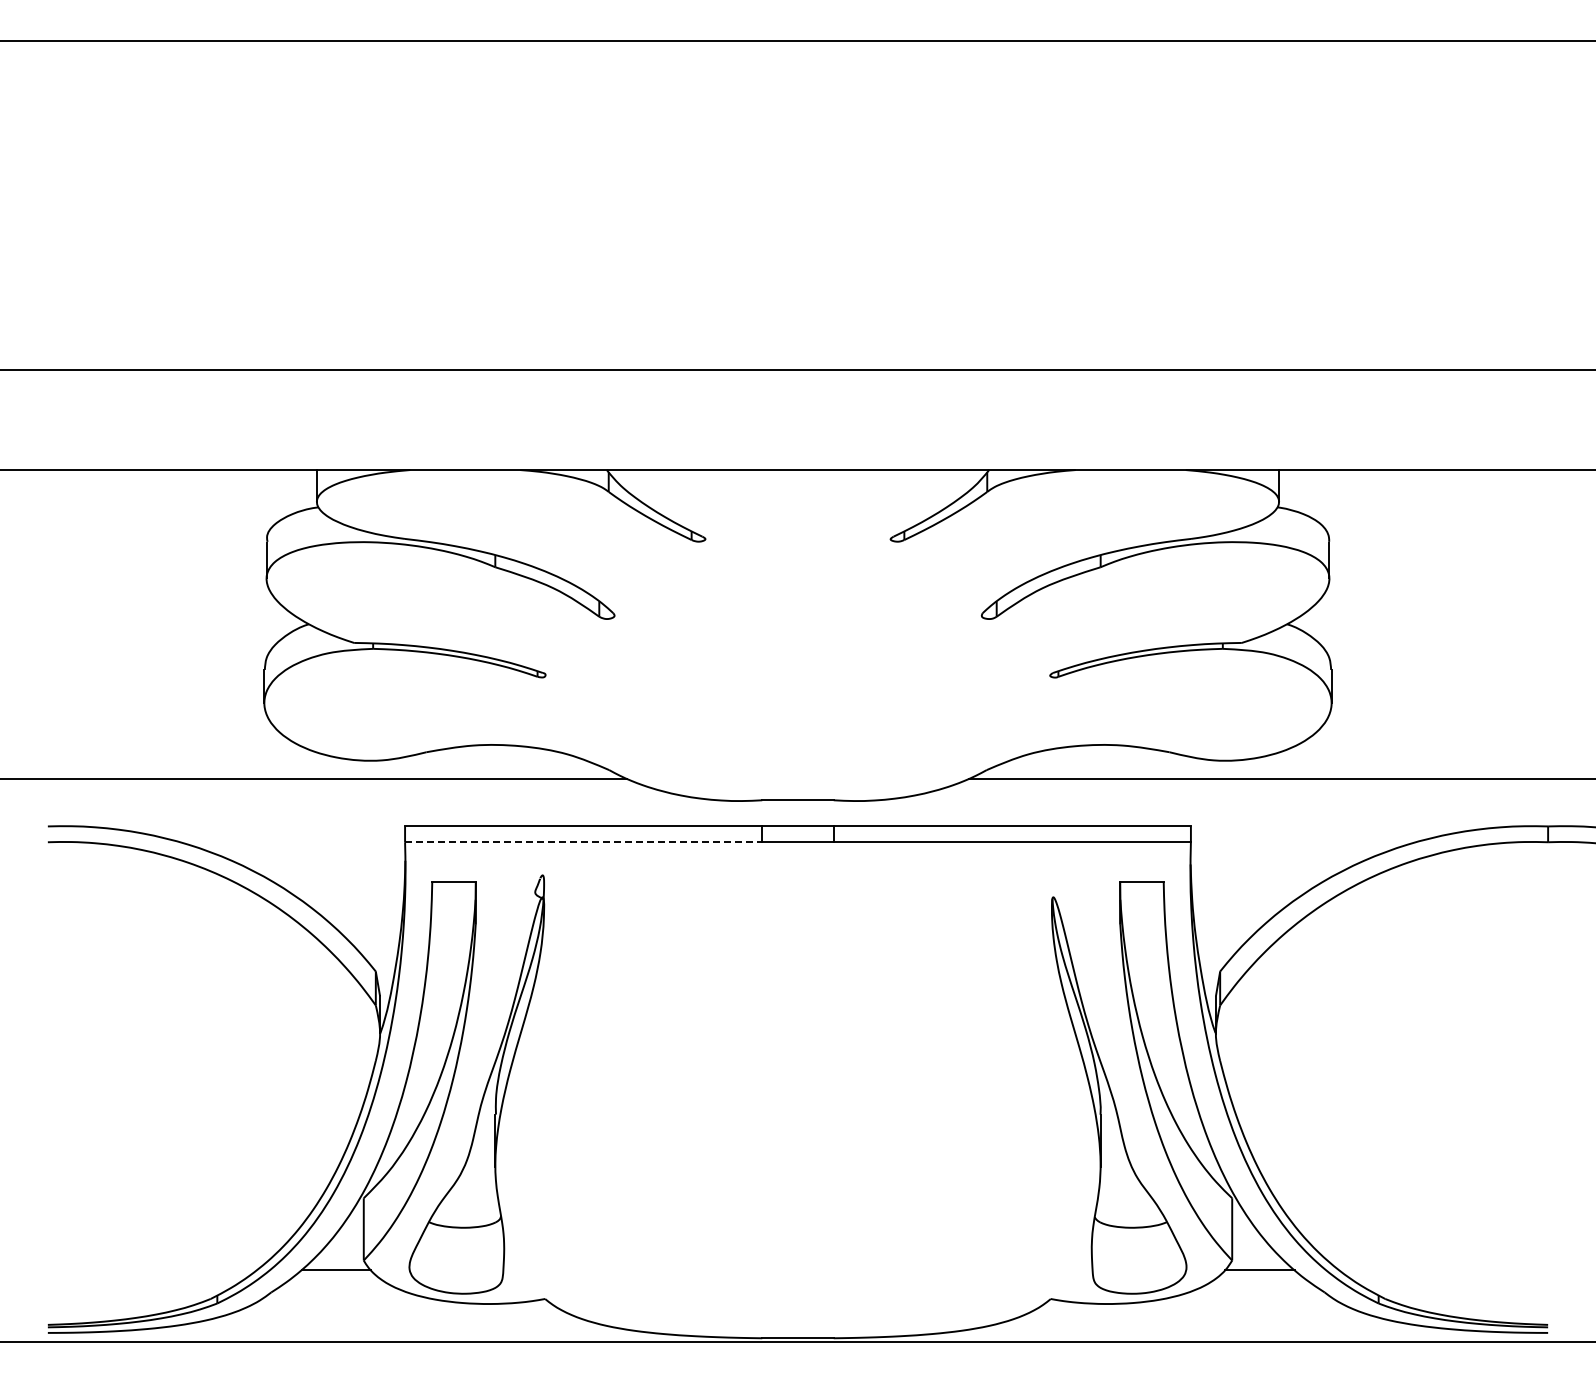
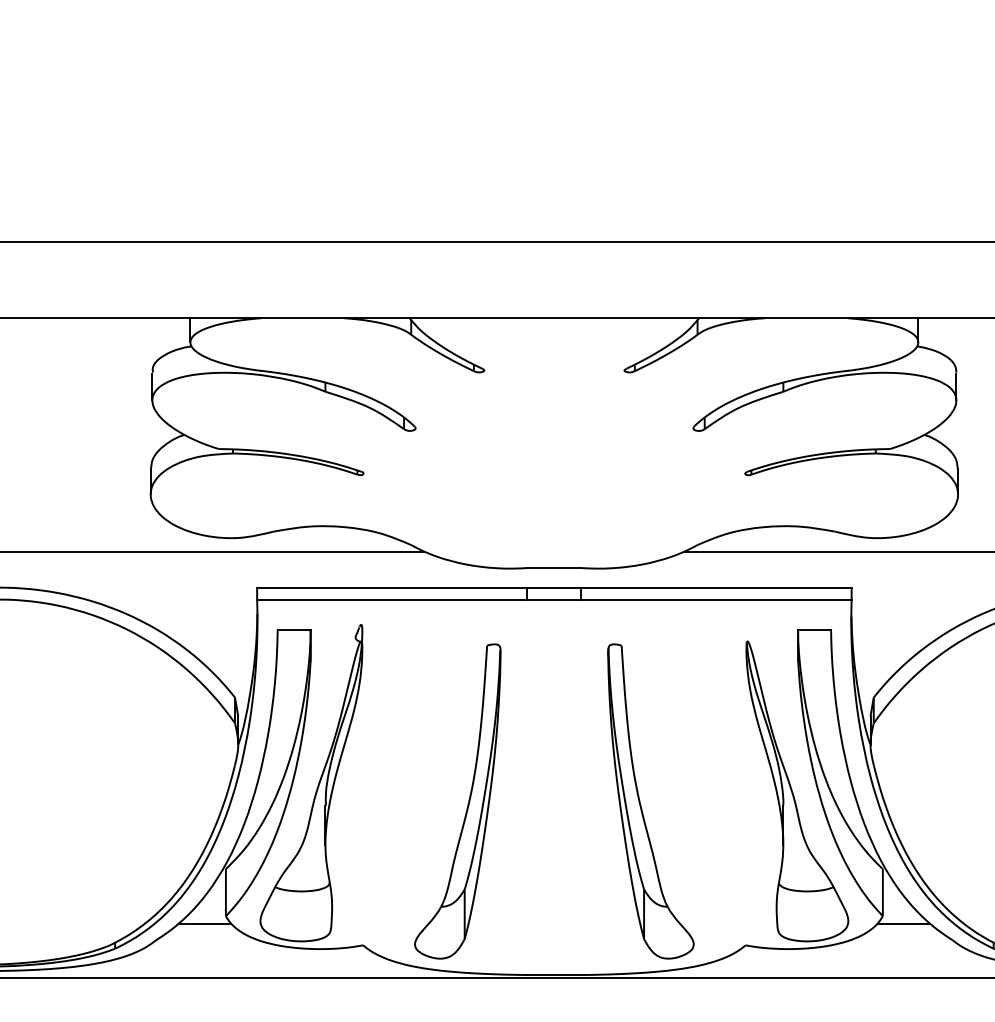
line: (583, 842) -> (392, 599), dashed -> solid
part: (683, 1112) -> (467, 804), added
part: (912, 1112) -> (641, 804), added

